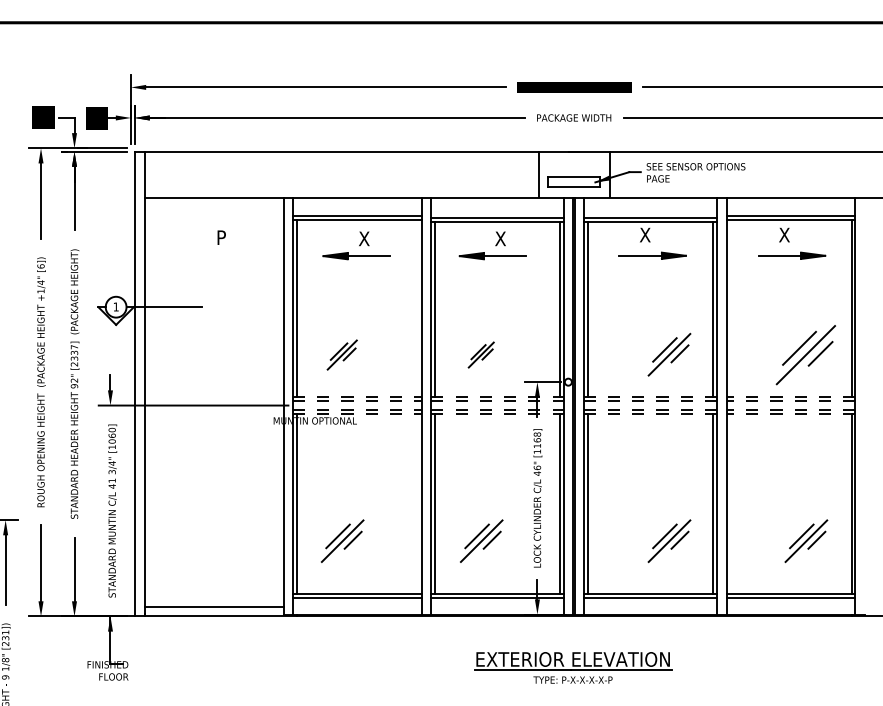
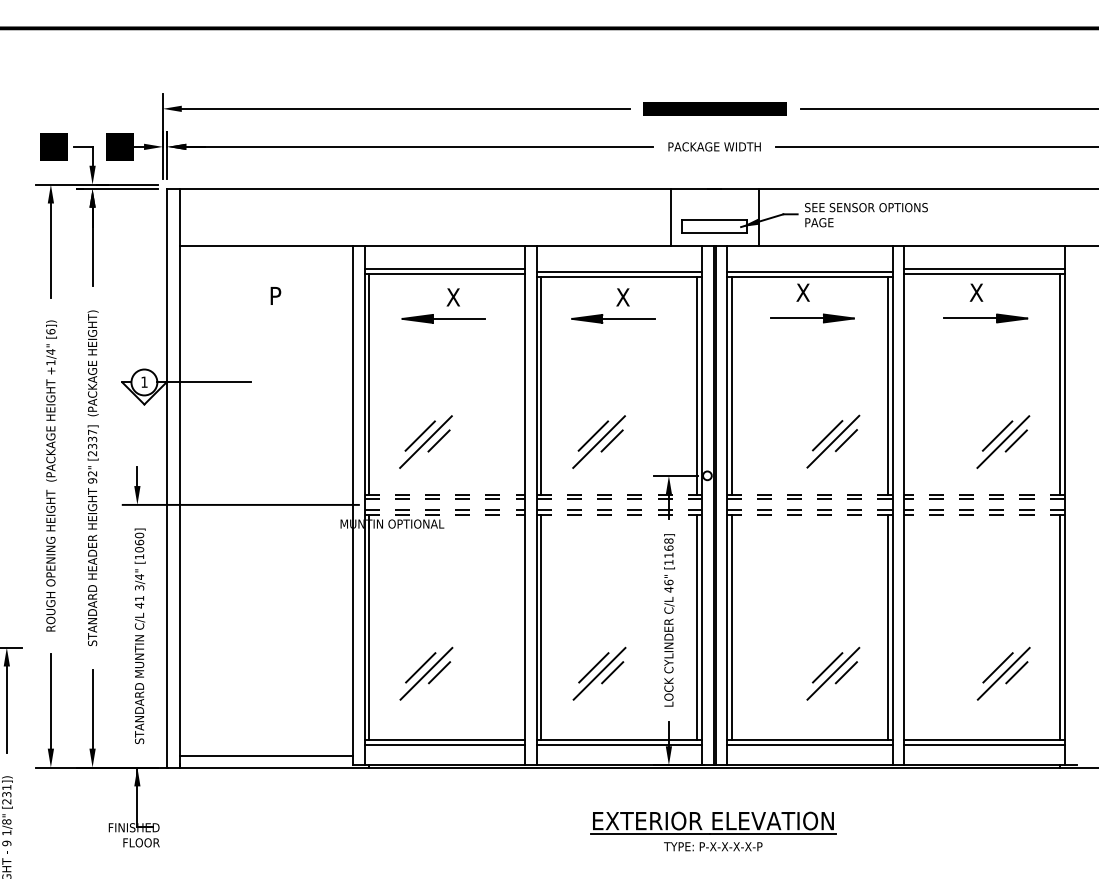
part: (341, 354) -> (425, 441), size x1.43
part: (480, 354) -> (598, 441), size x1.67
part: (806, 354) -> (1003, 441), size x0.71

